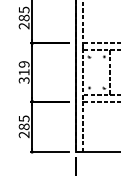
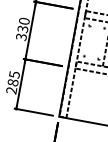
text: (23, 68) -> (22, 25), 319 -> 330

